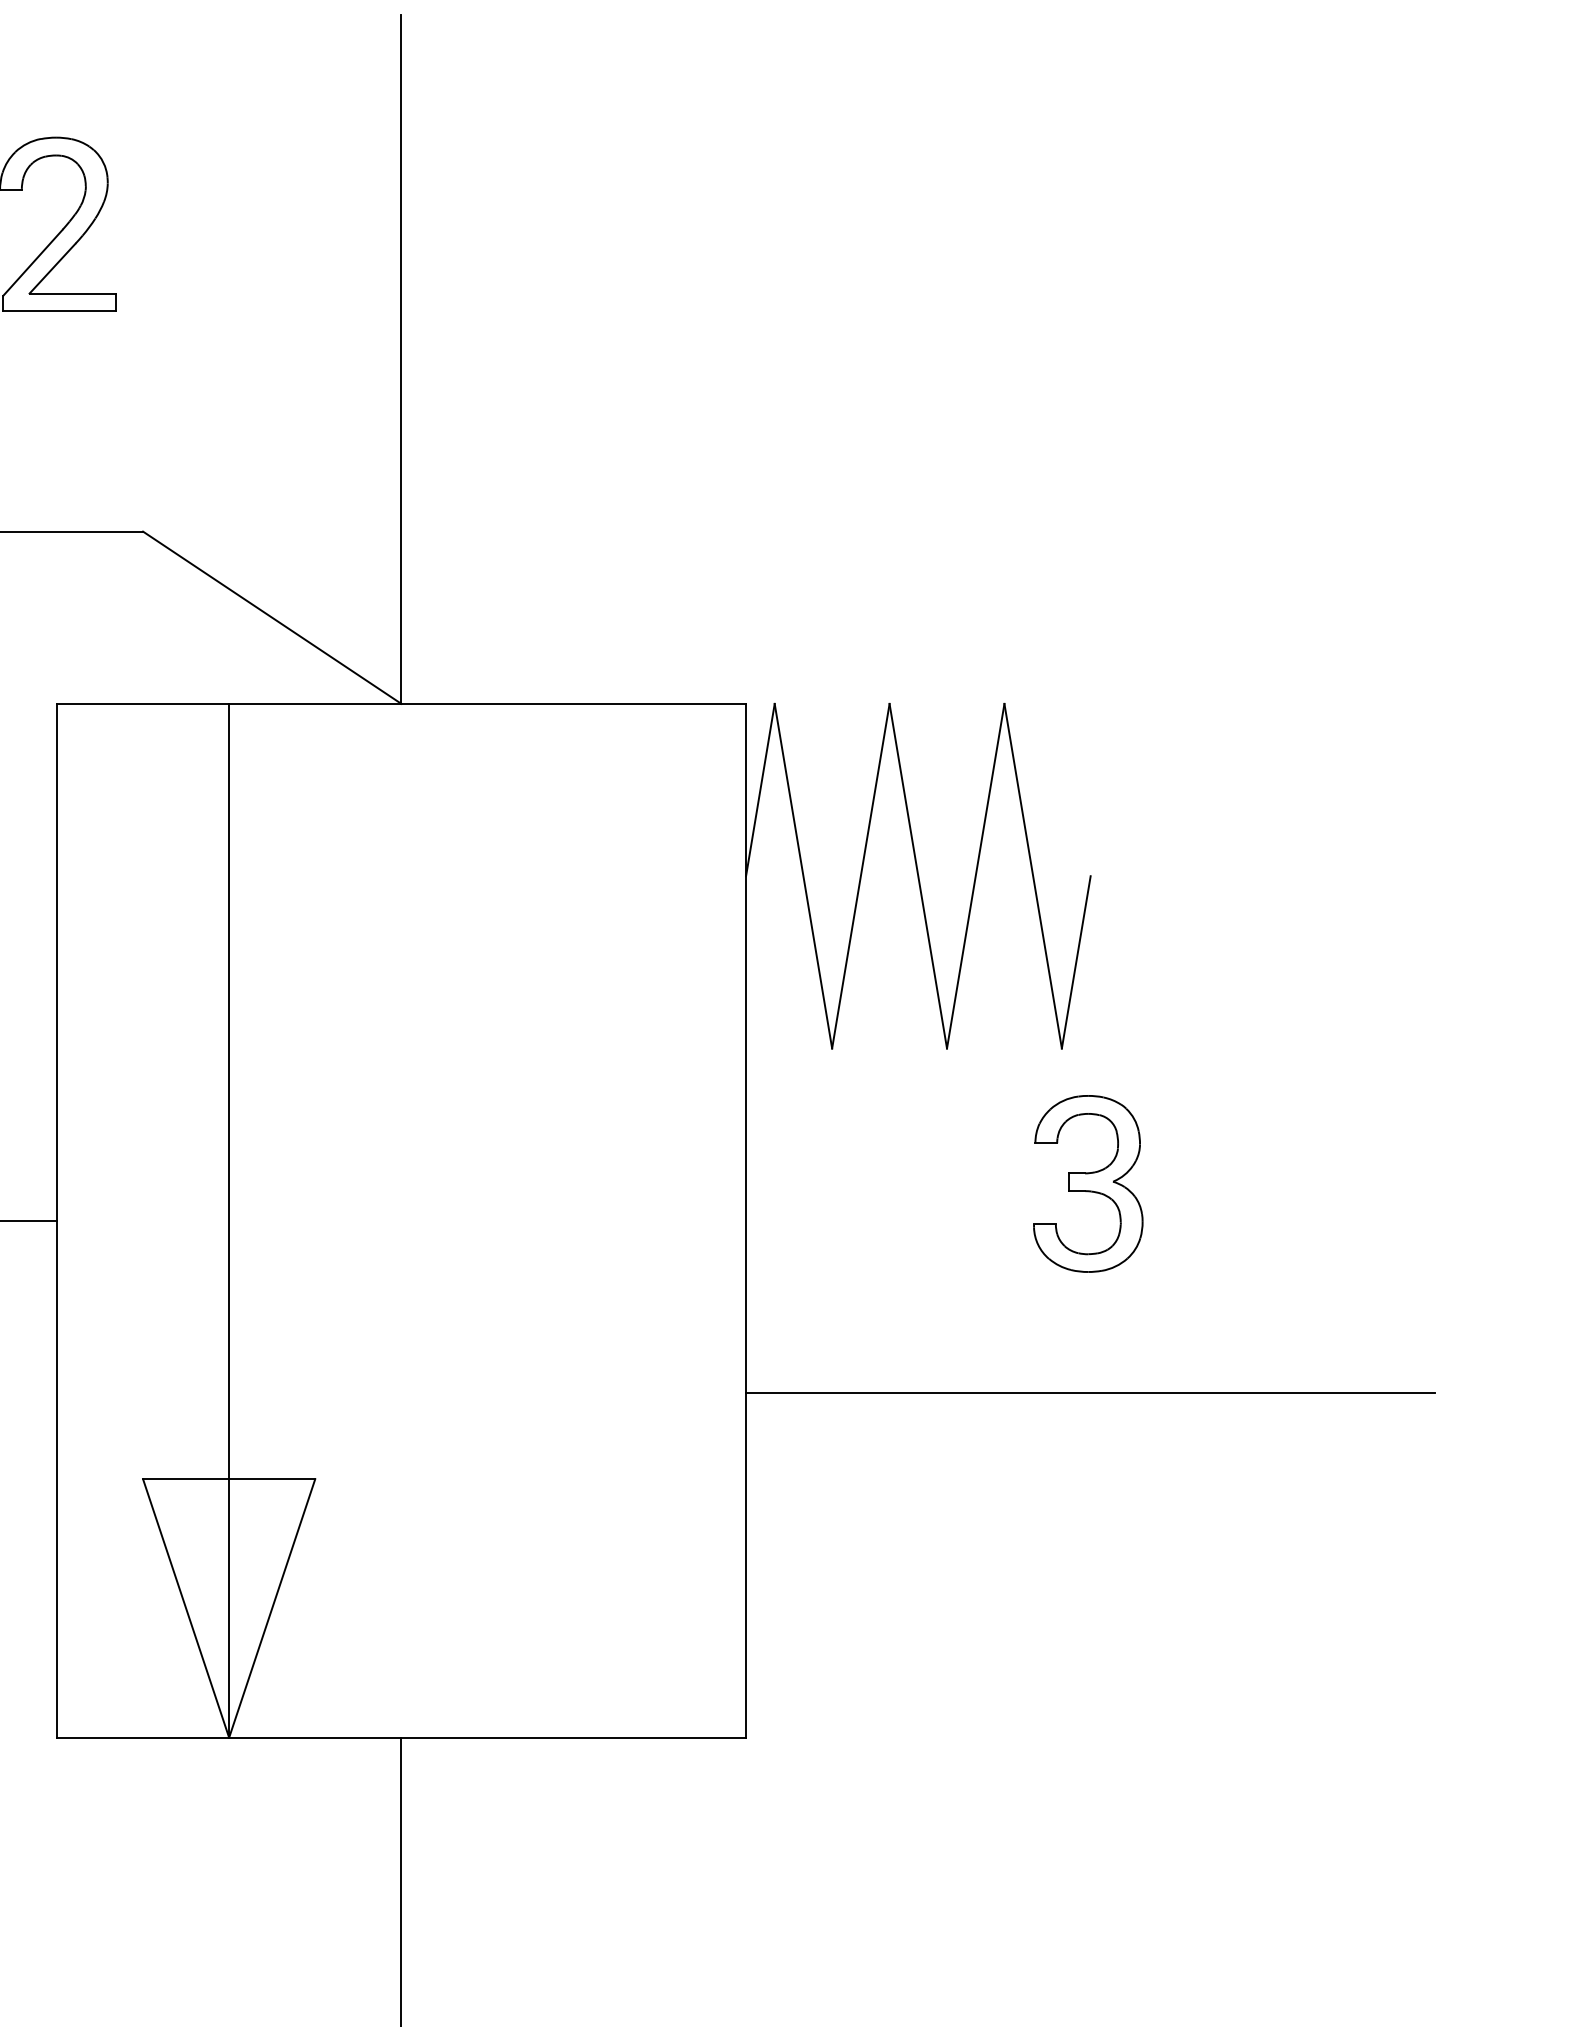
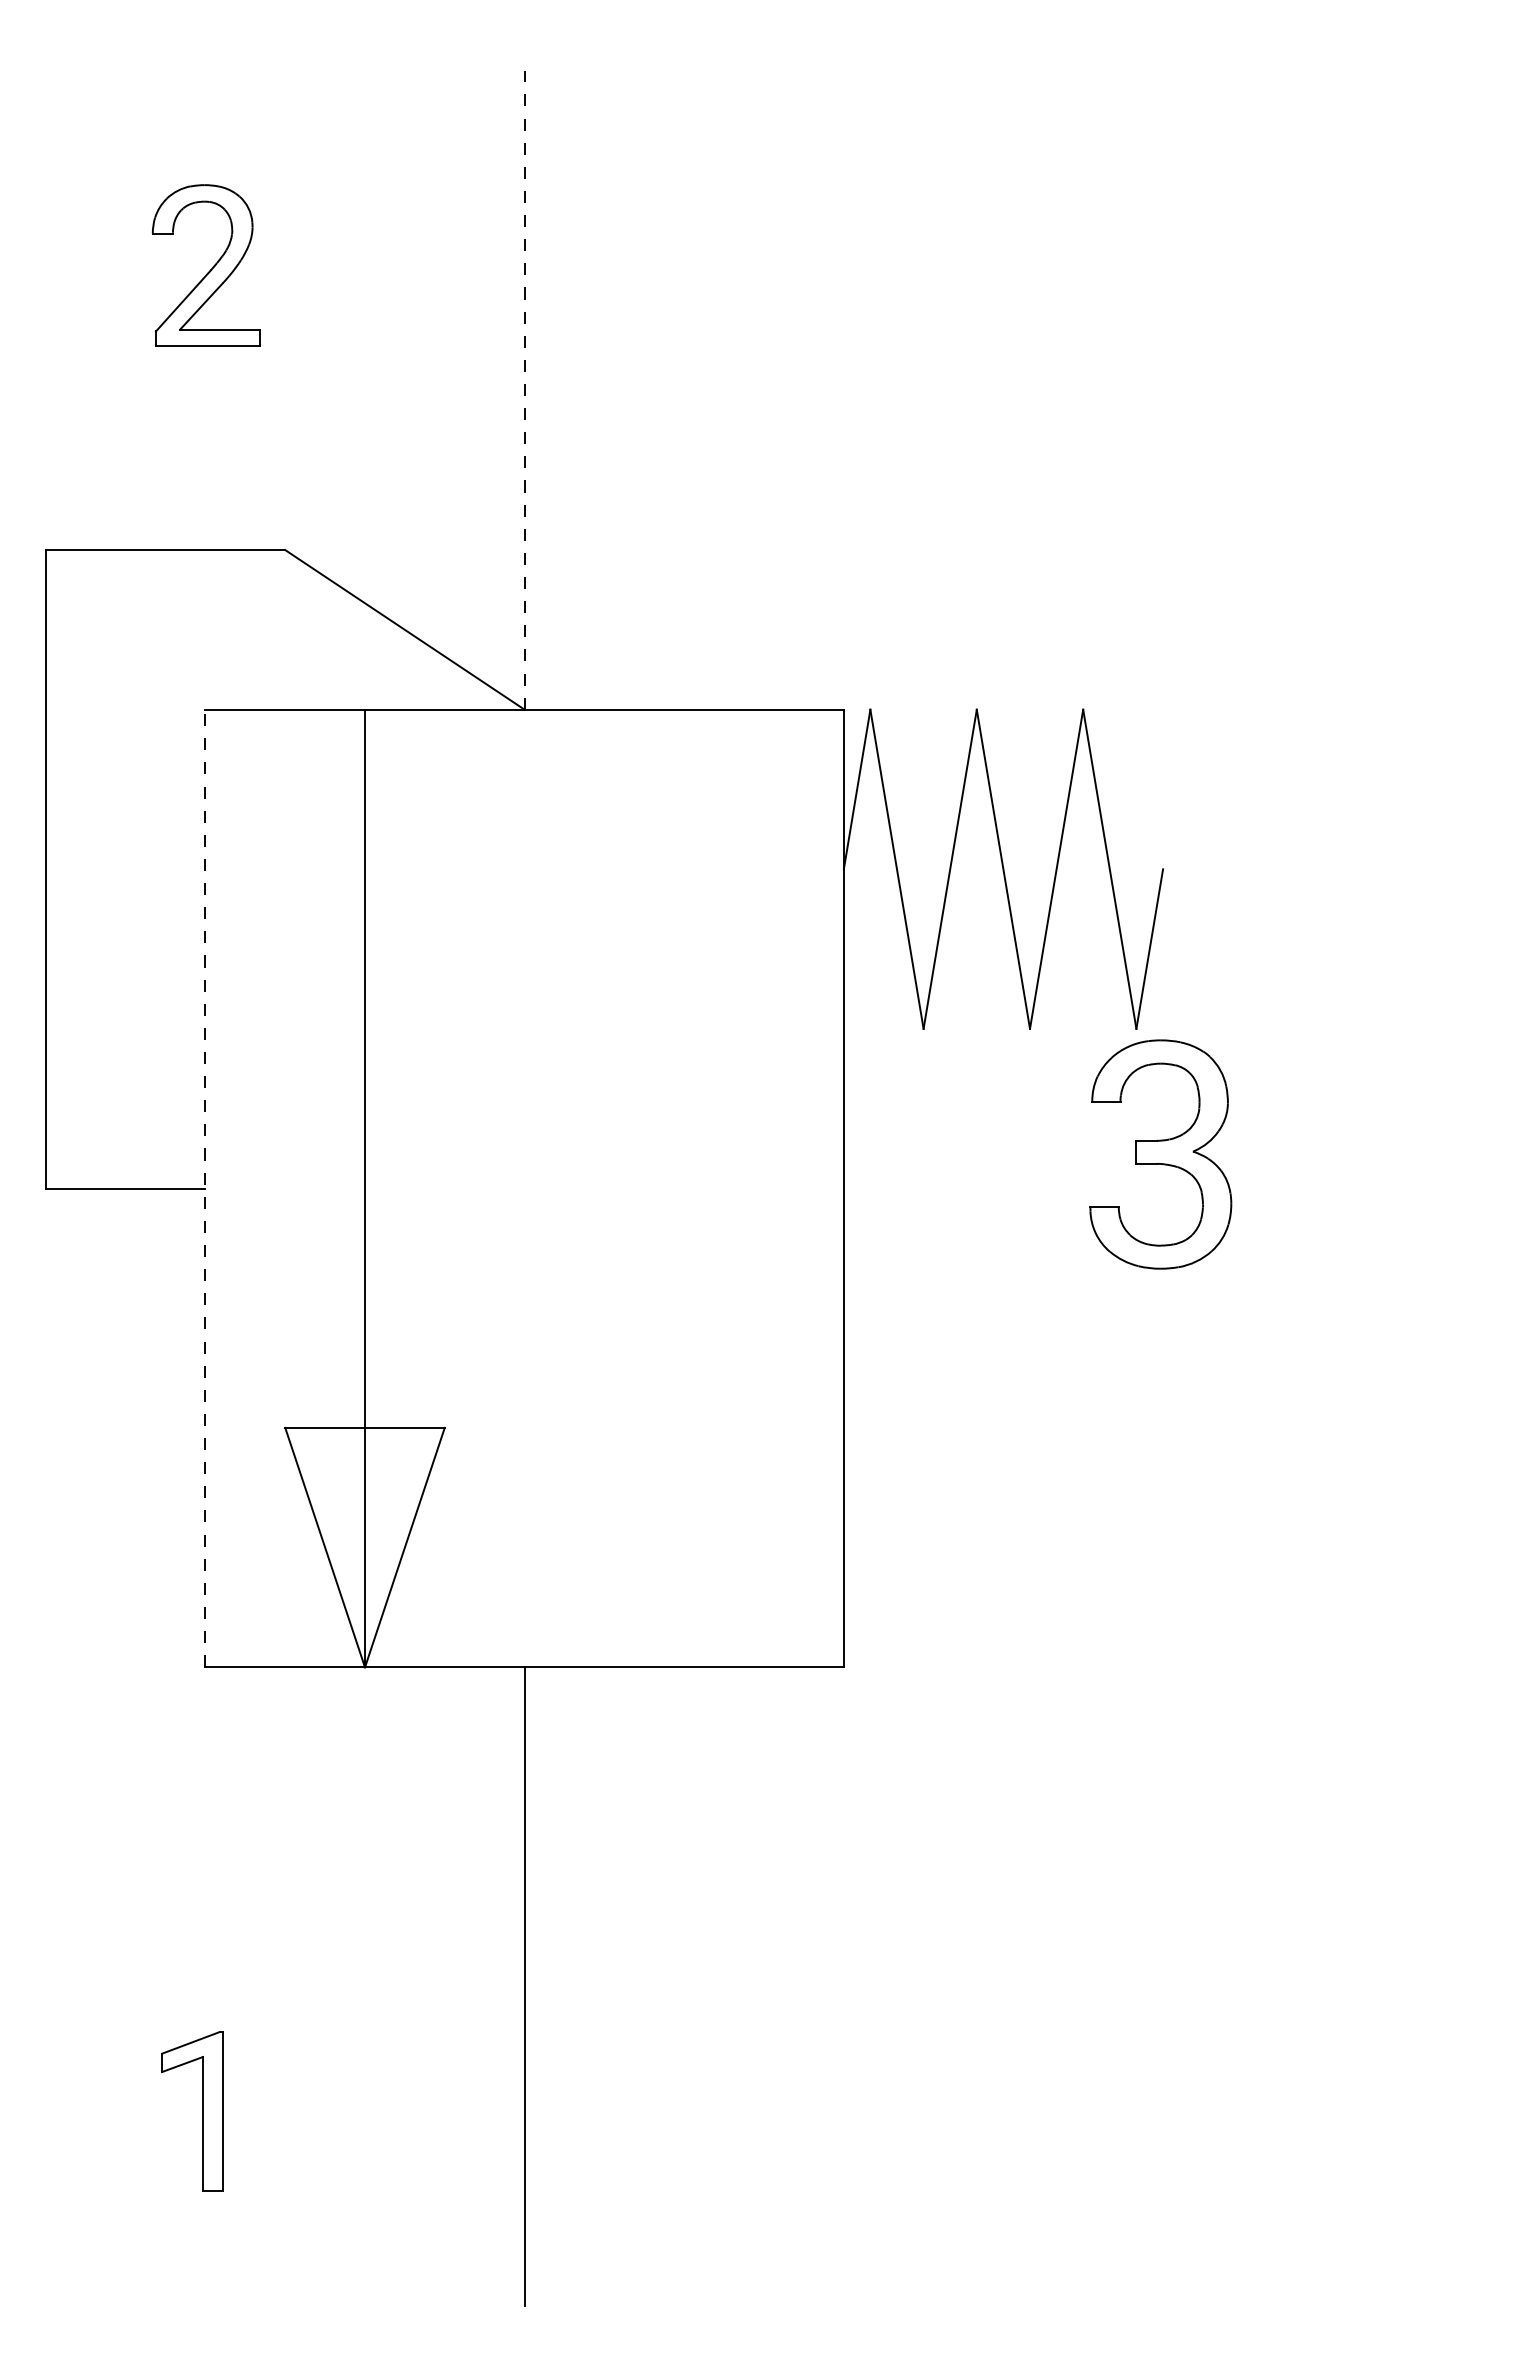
line: (401, 358) -> (524, 389), solid -> dashed
part: (1087, 1182) -> (1160, 1153), size x1.4
line: (56, 1220) -> (205, 1188), solid -> dashed
line: (1090, 1393) -> (1162, 1348), removed

